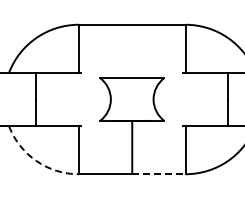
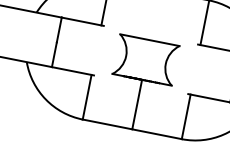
arc: (36, 161) -> (45, 99), dashed -> solid
line: (158, 174) -> (156, 134), dashed -> solid

